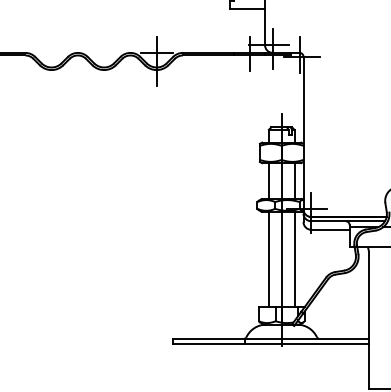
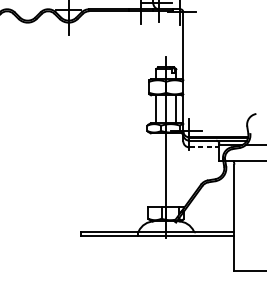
line: (330, 229) -> (204, 147), solid -> dashed
line: (268, 258) -> (155, 169), removed
line: (294, 258) -> (176, 169), removed

